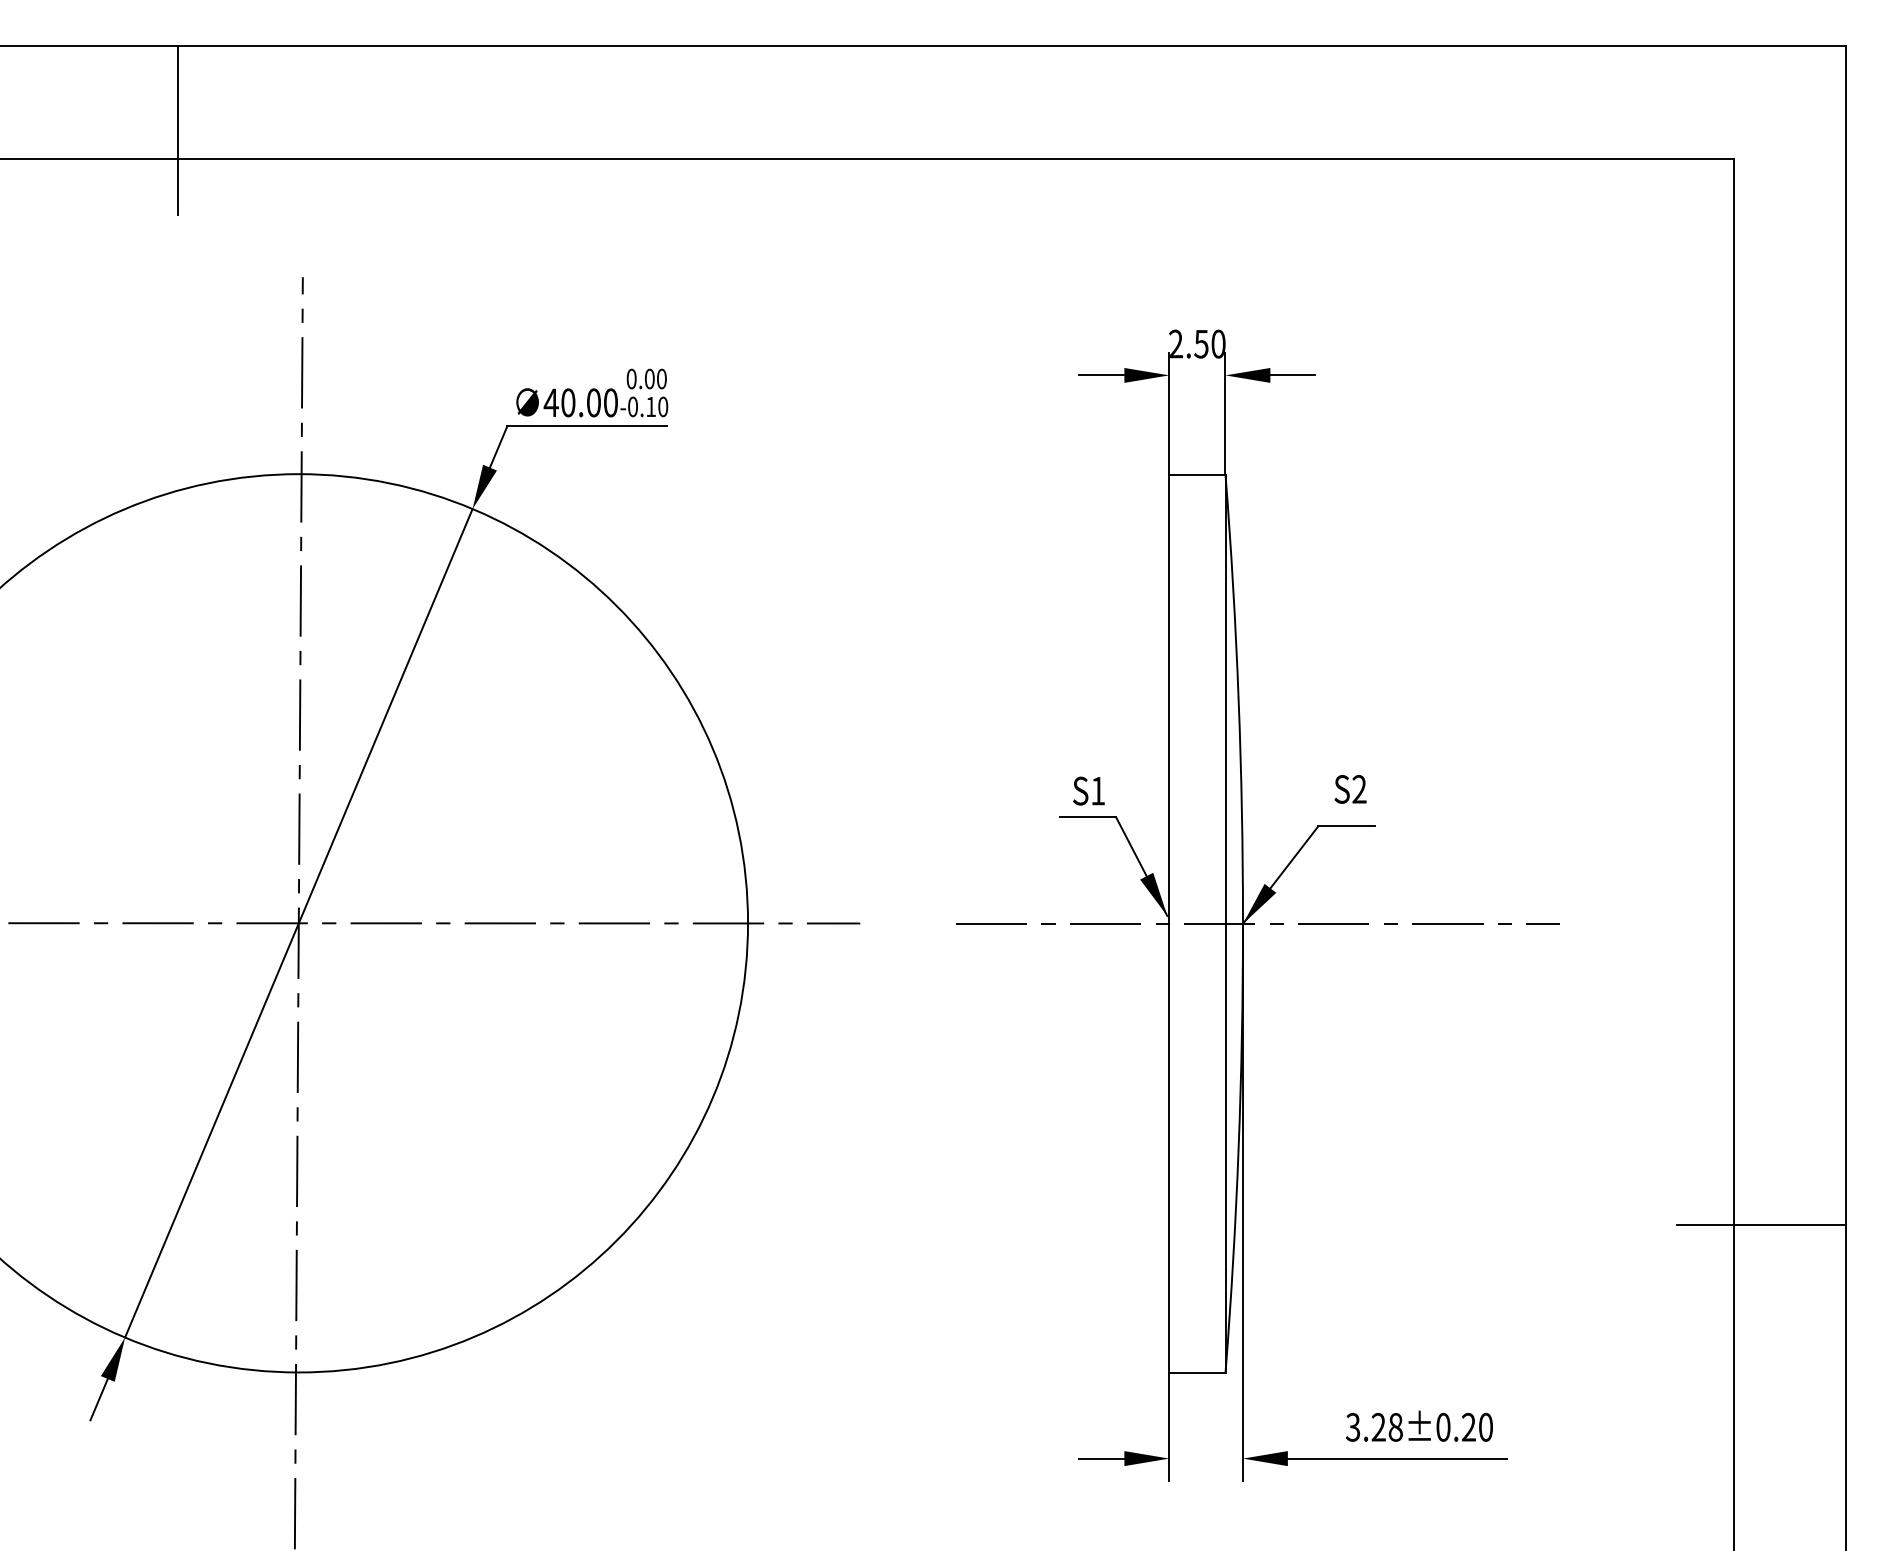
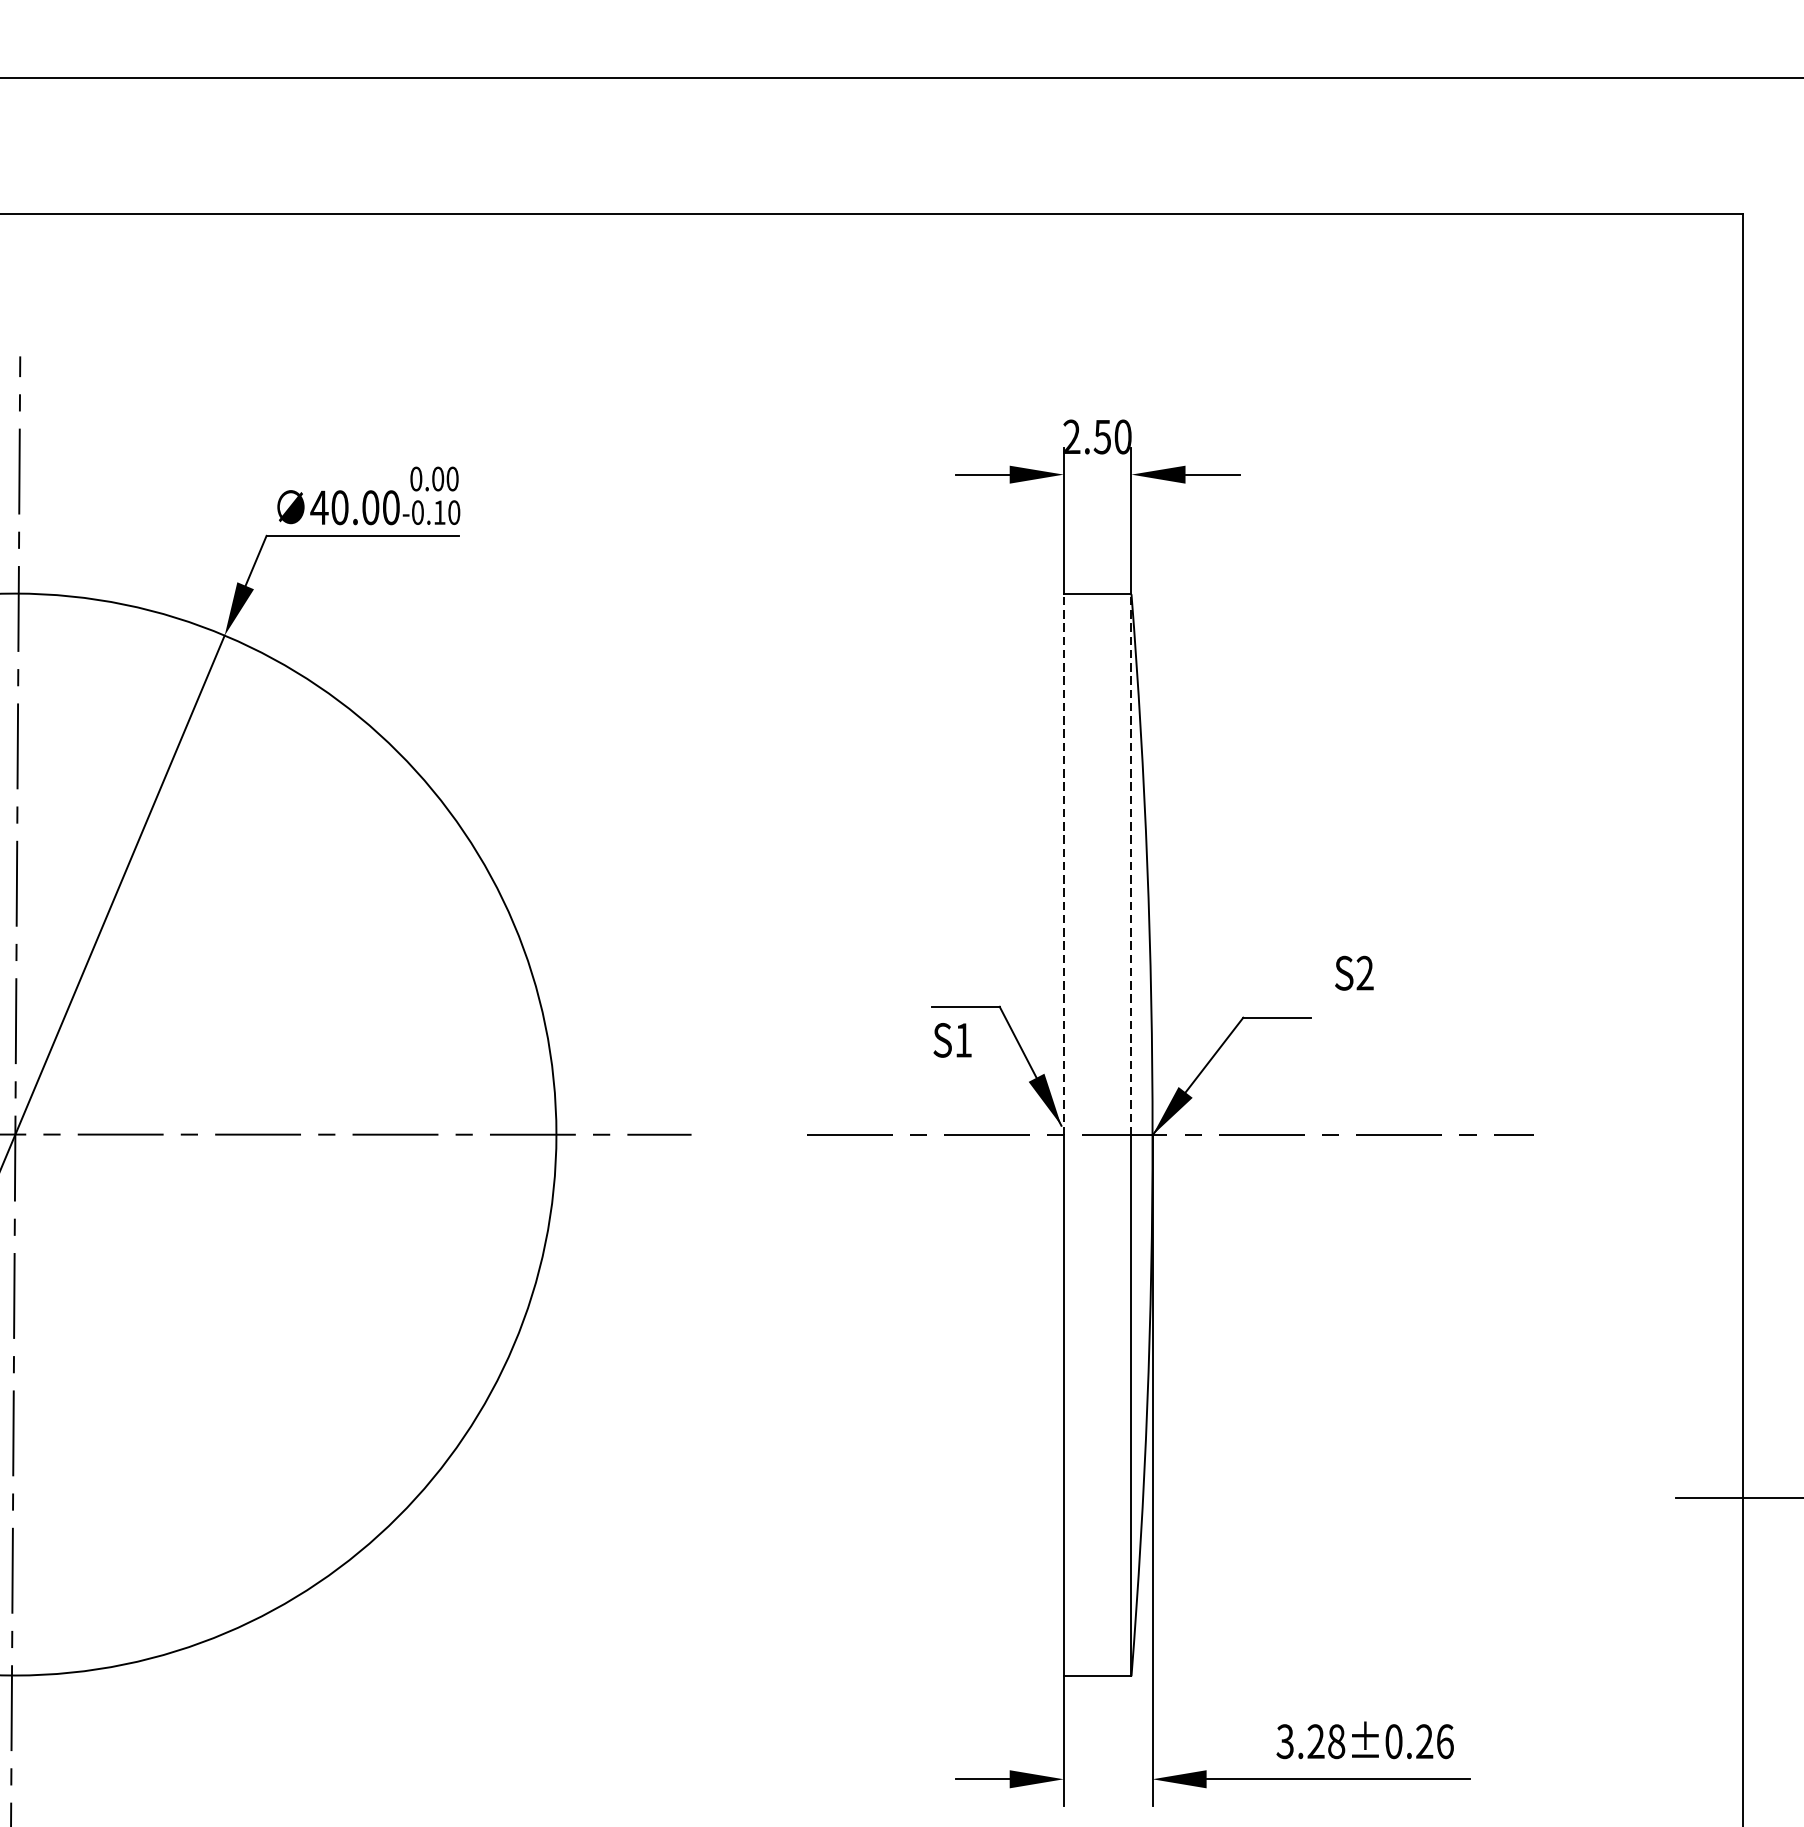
line: (1169, 699) -> (1064, 864), solid -> dashed
line: (1225, 699) -> (1131, 864), solid -> dashed
text: (1350, 789) -> (1354, 973), moved
text: (1088, 790) -> (952, 1039), moved
text: (1486, 1426) -> (1445, 1740), 3.28±0.20 -> 3.28±0.26

